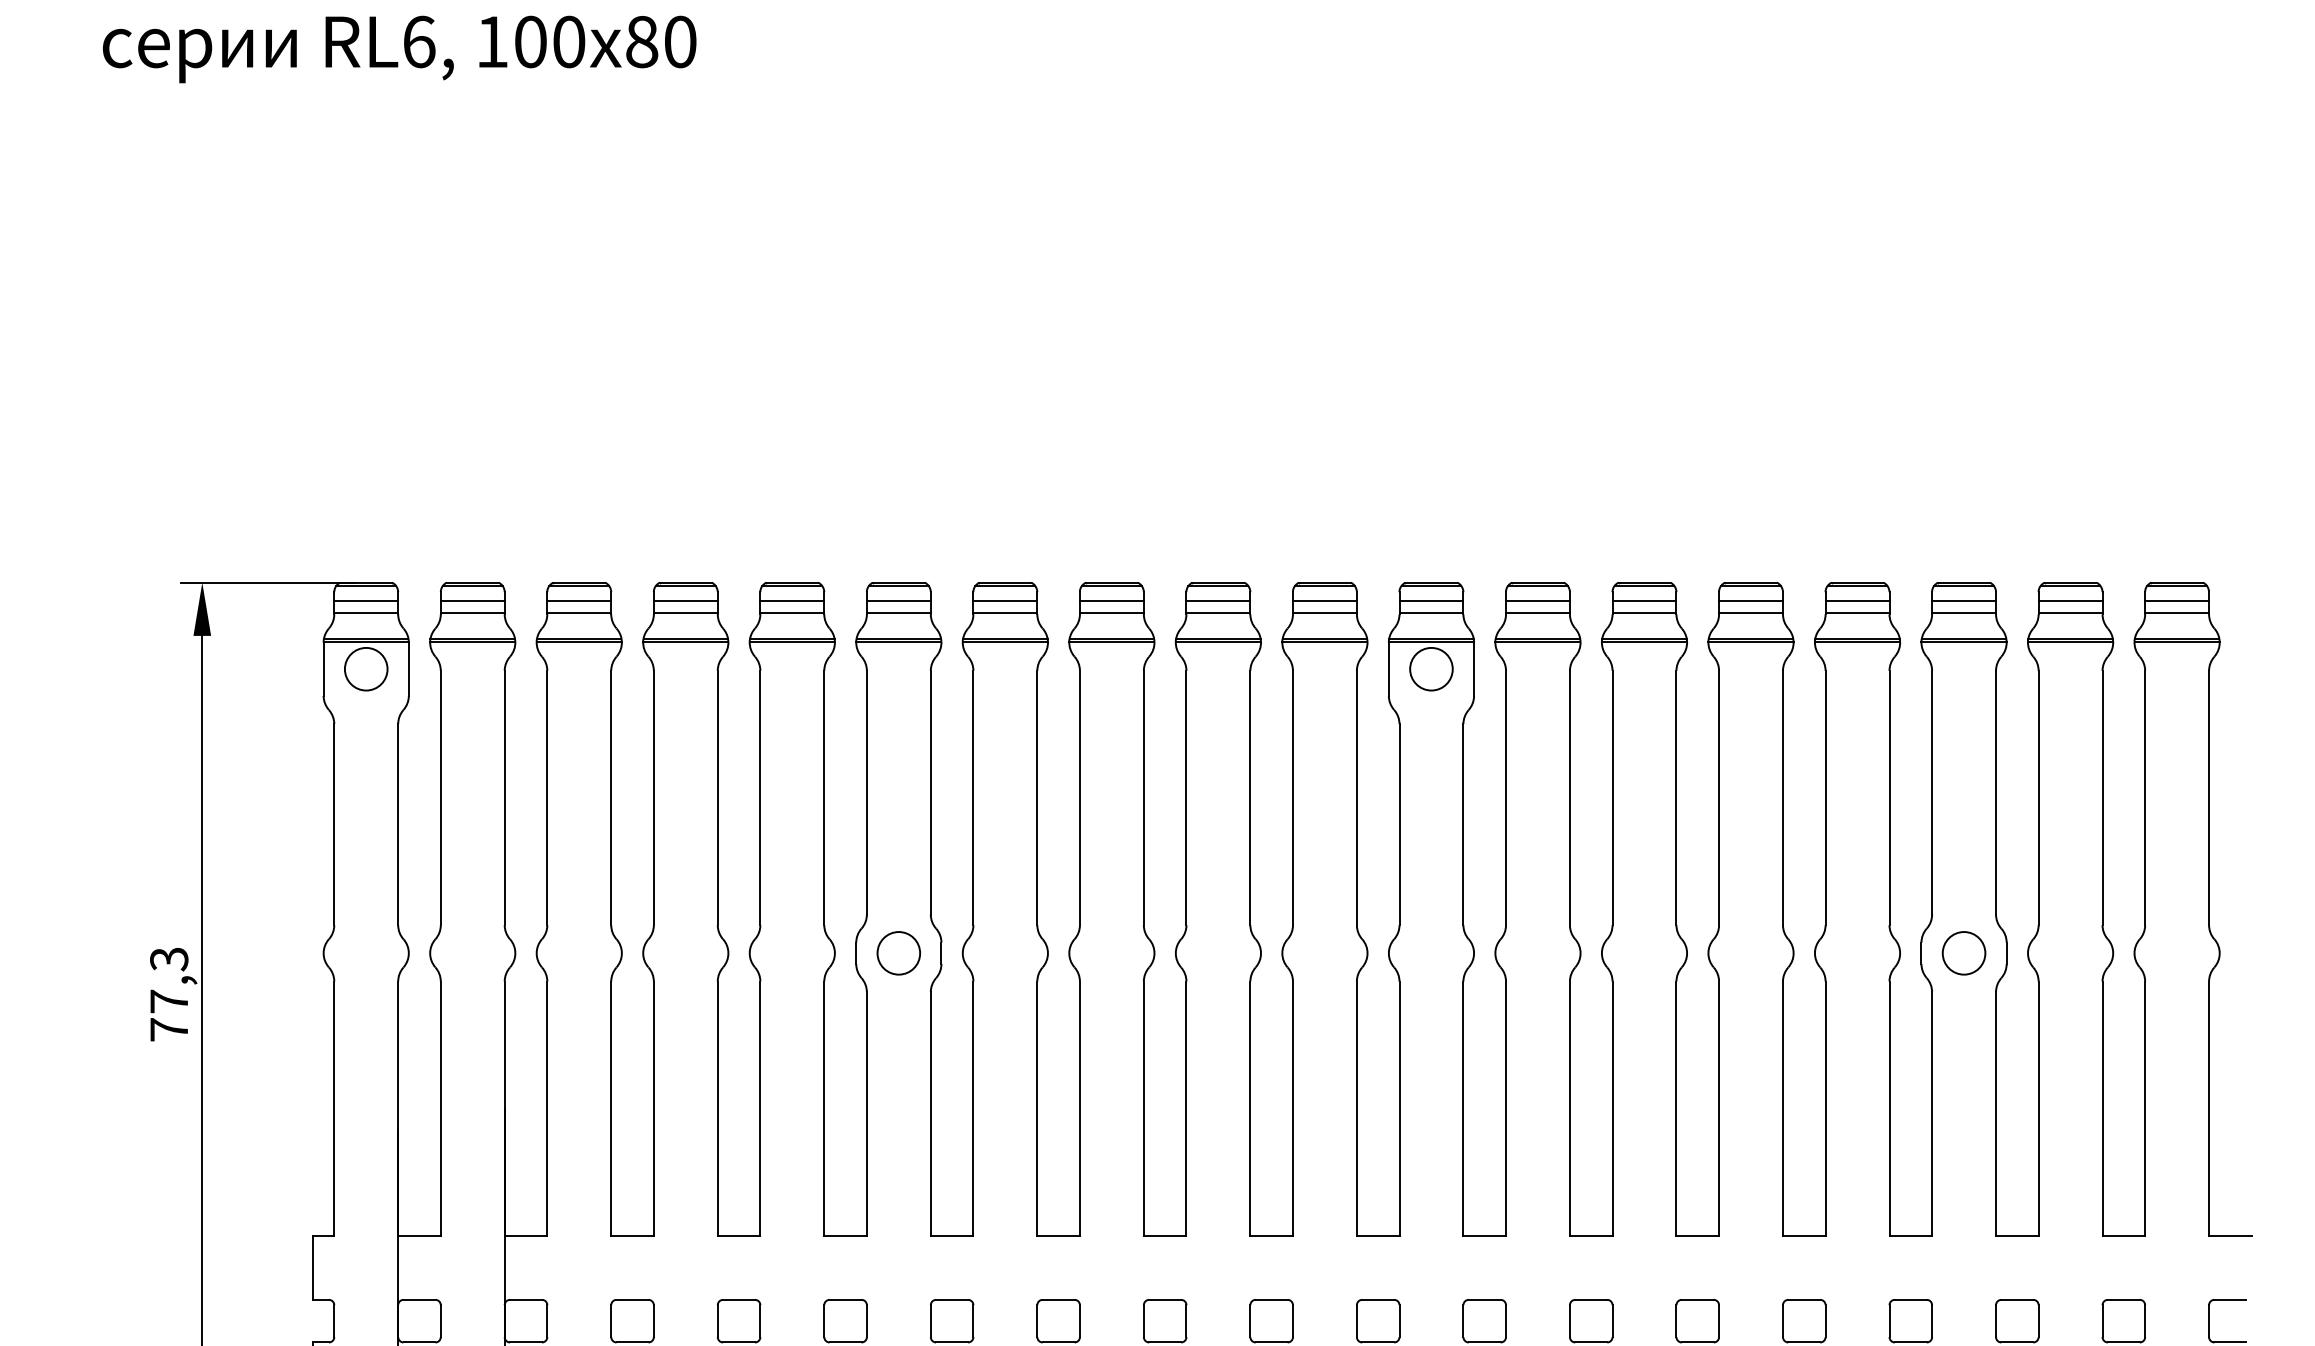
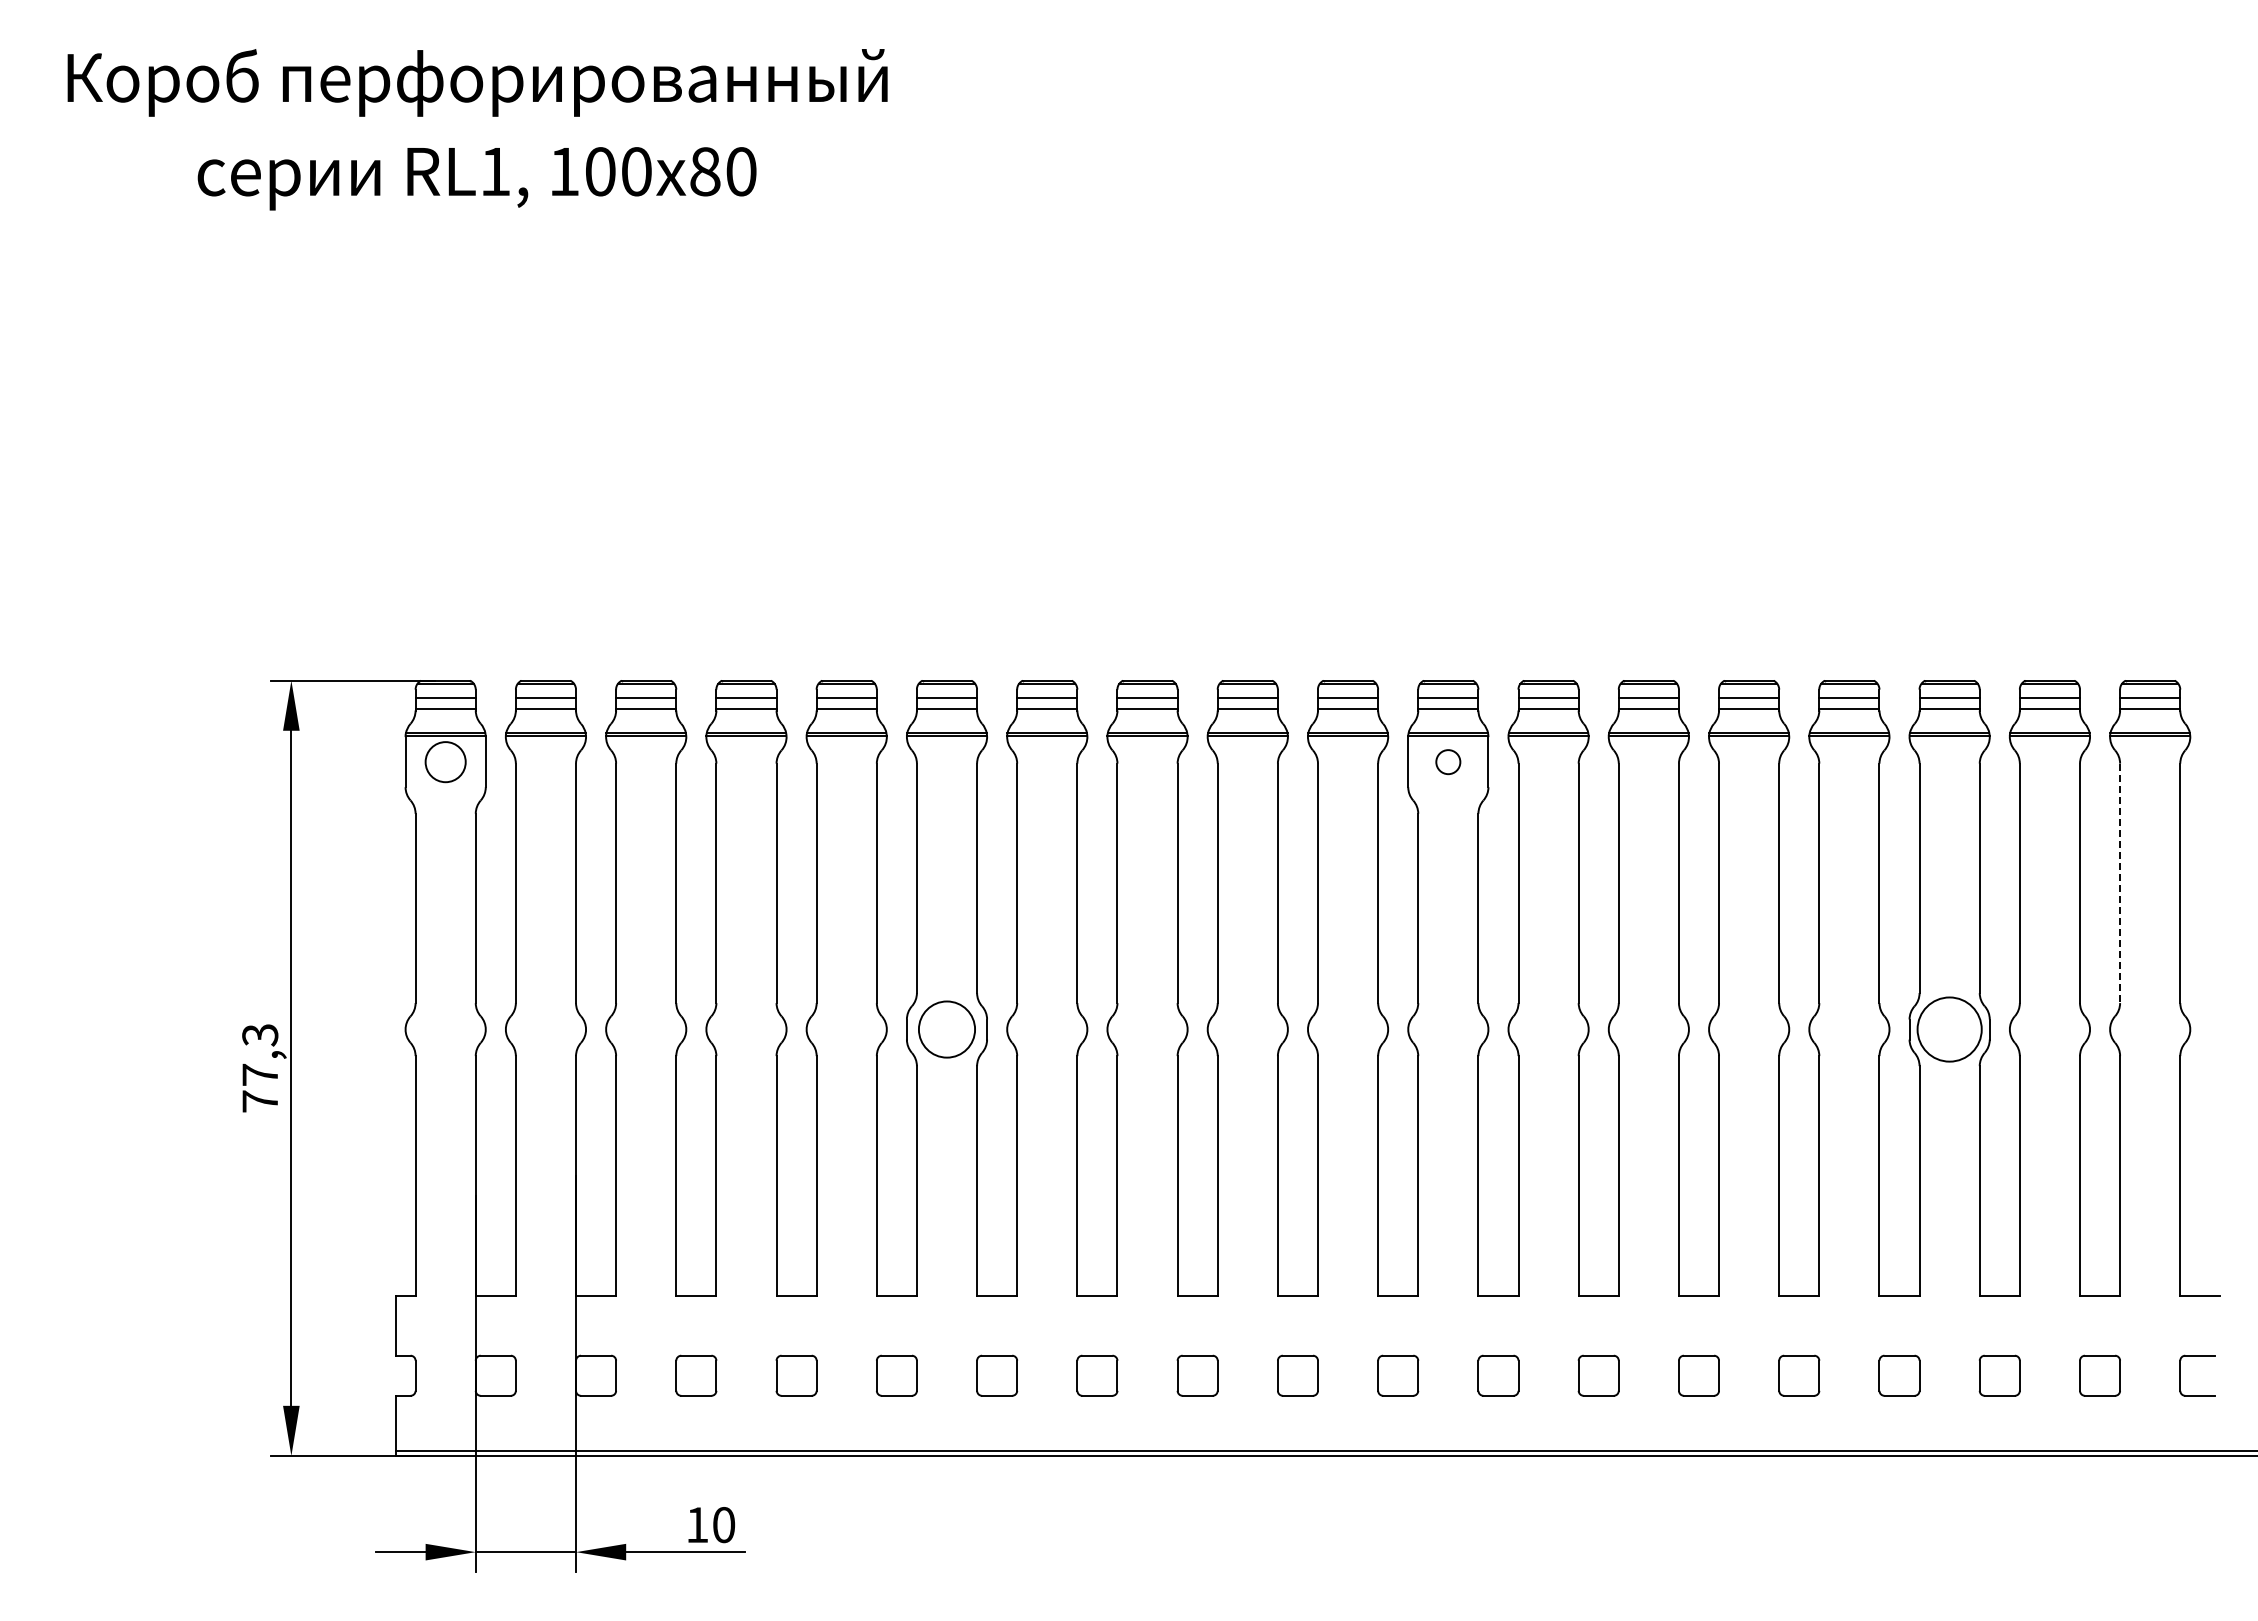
text: (419, 41) -> (495, 171), RL6, -> RL1,
circle: (1431, 669) -> (1448, 762), size x0.6
line: (2145, 798) -> (2120, 883), solid -> dashed
circle: (898, 953) -> (946, 1029), size x1.4
circle: (1963, 953) -> (1949, 1029), size x1.6

